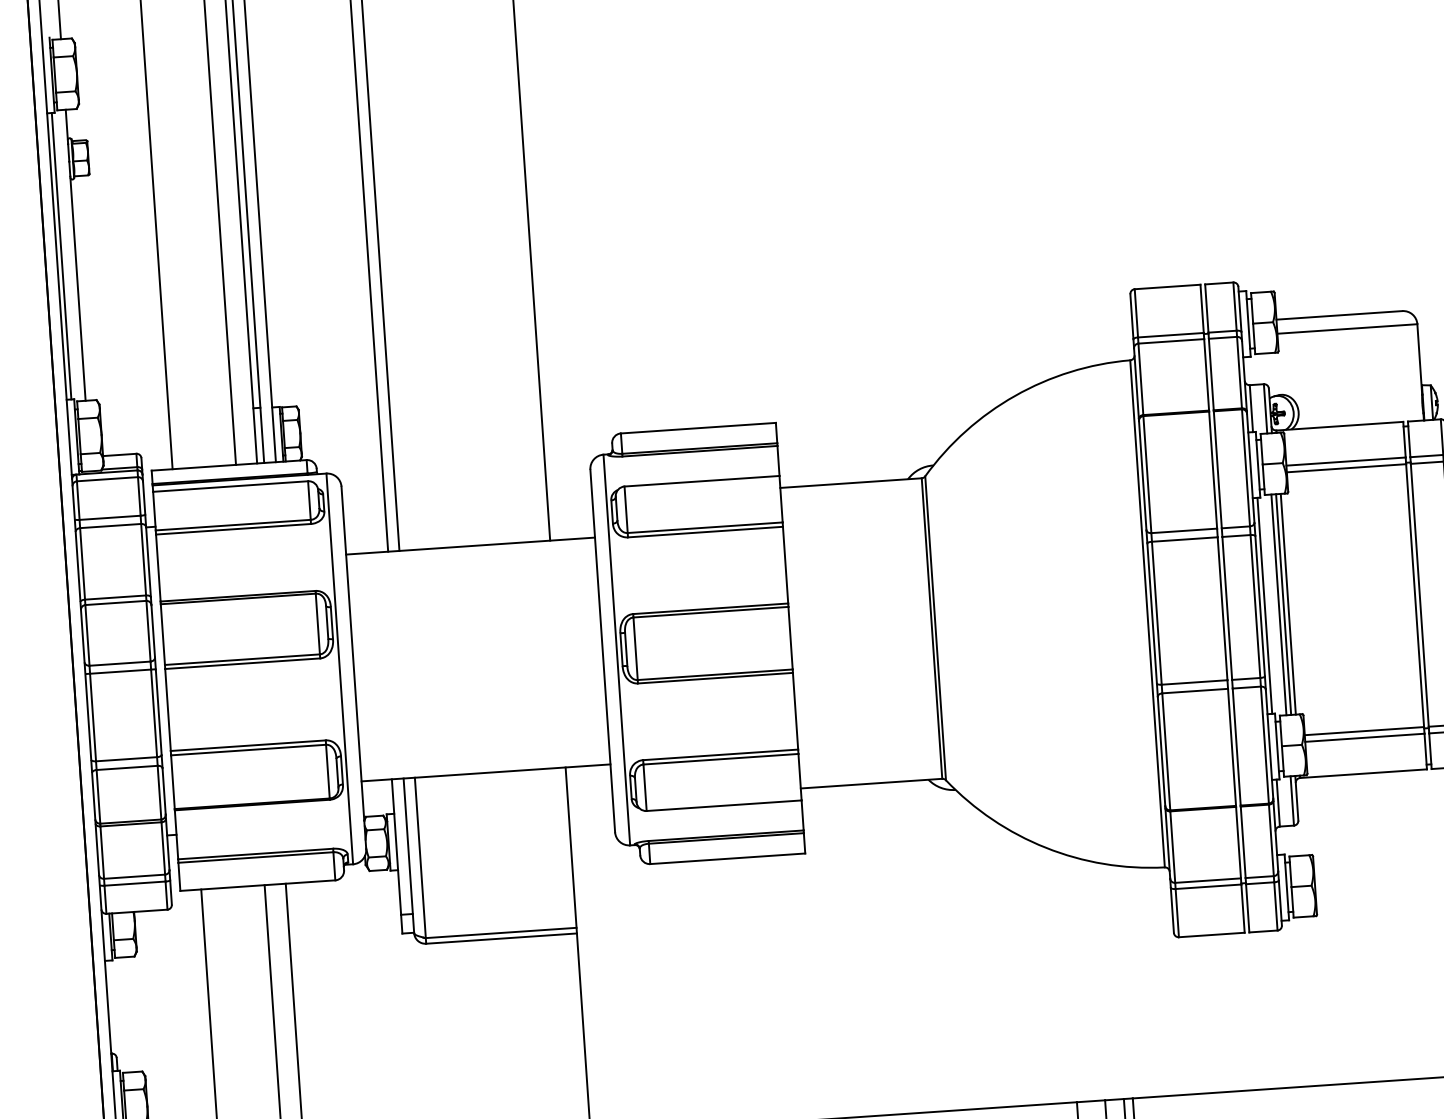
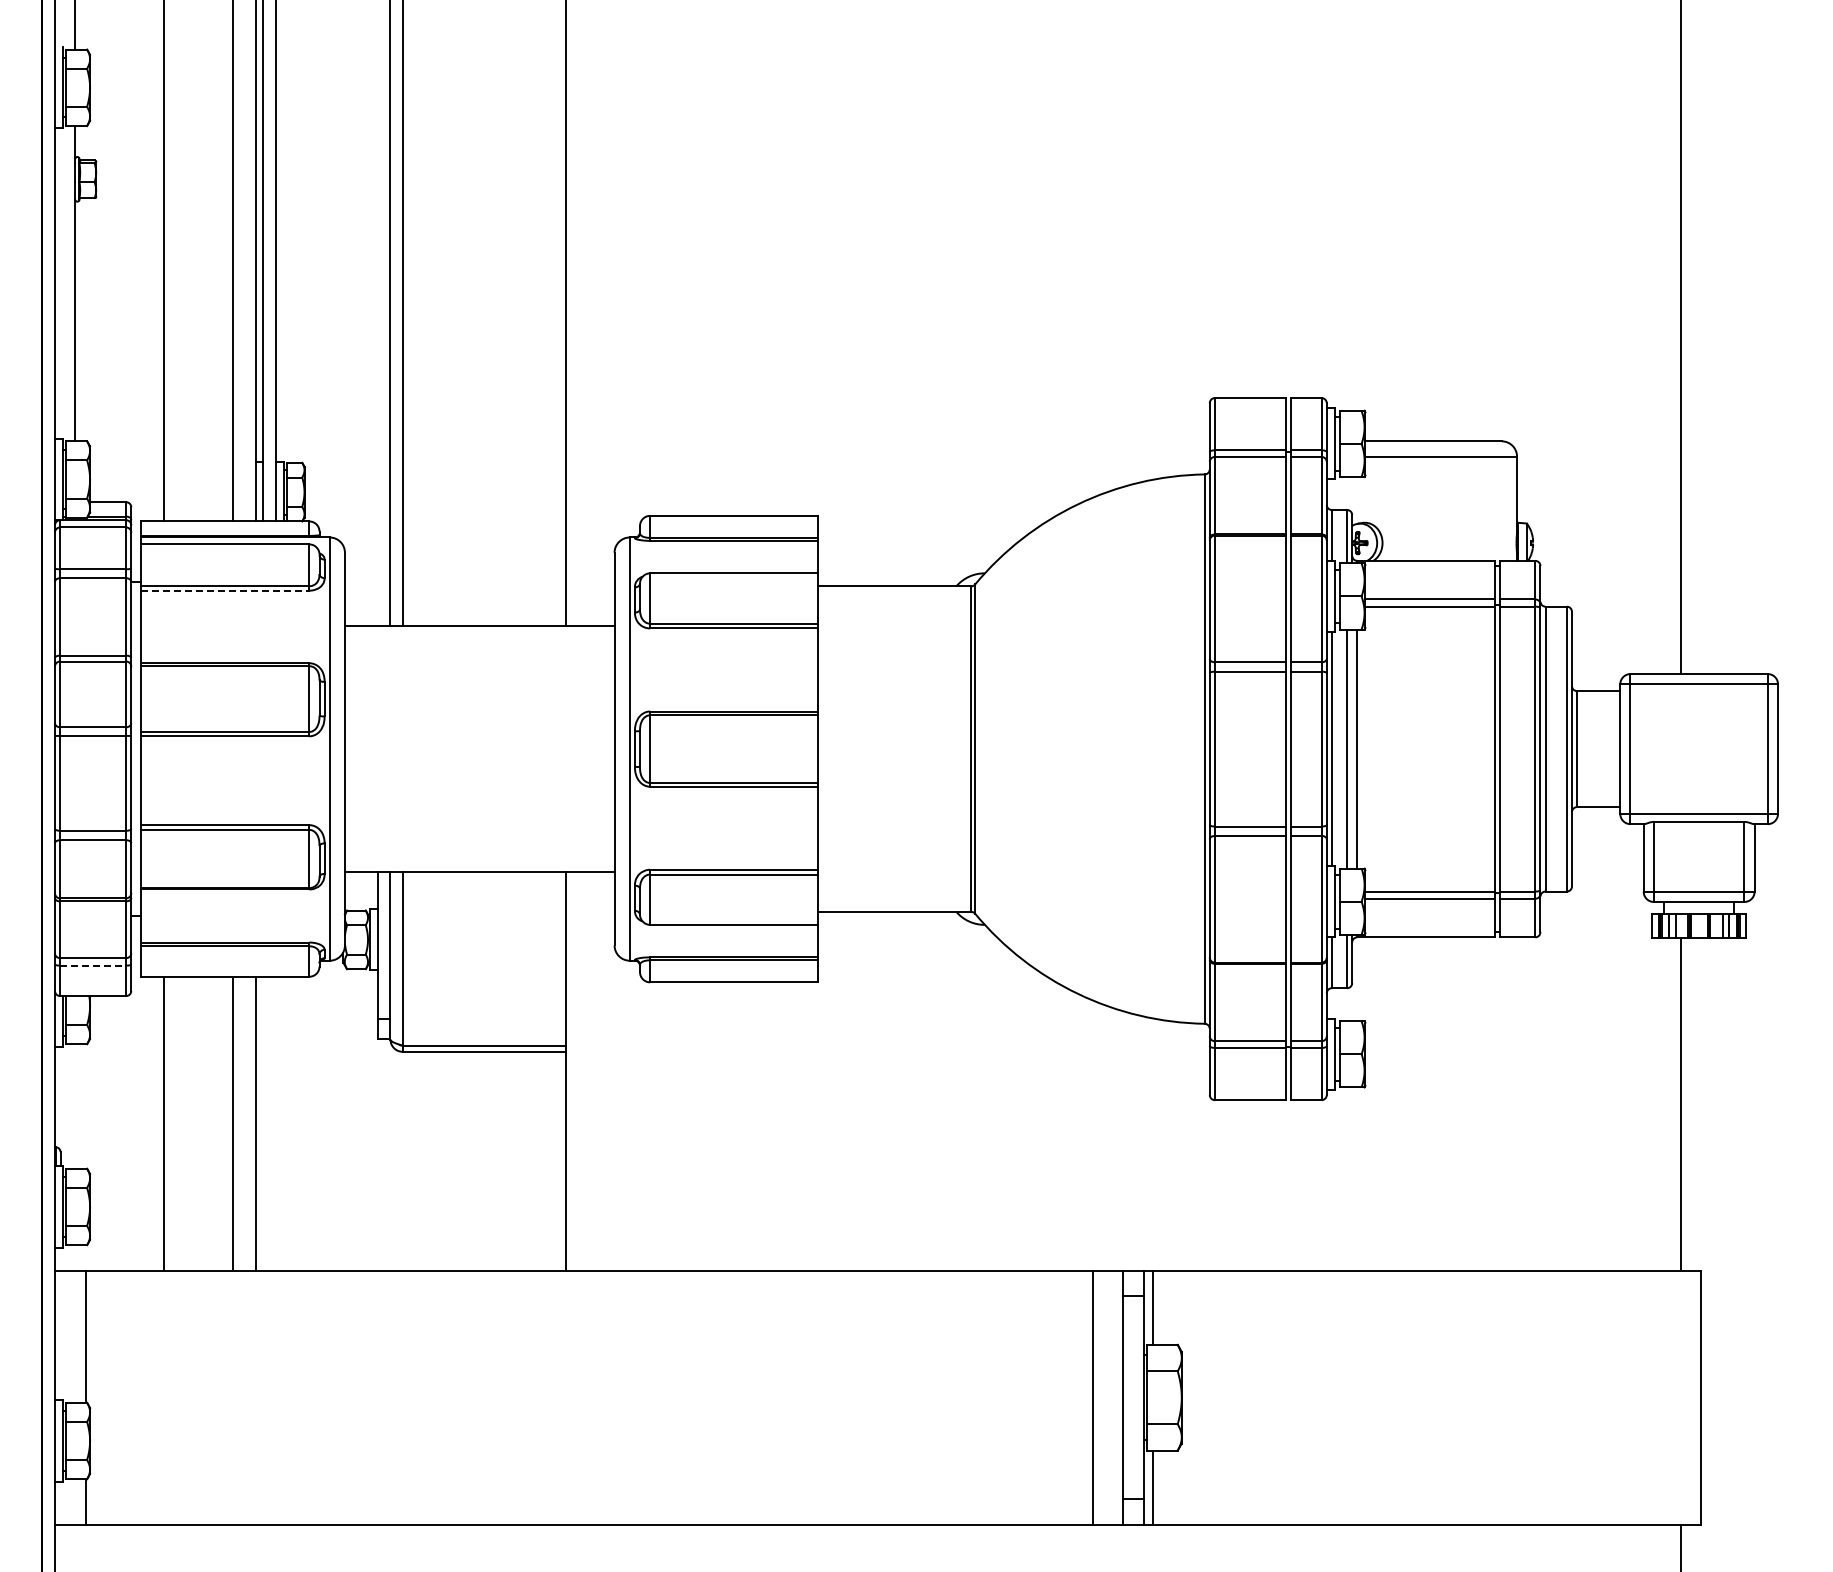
line: (62, 256) -> (60, 283), removed
line: (233, 529) -> (225, 590), solid -> dashed
line: (1283, 604) -> (1352, 748), removed
line: (135, 883) -> (93, 965), solid -> dashed

